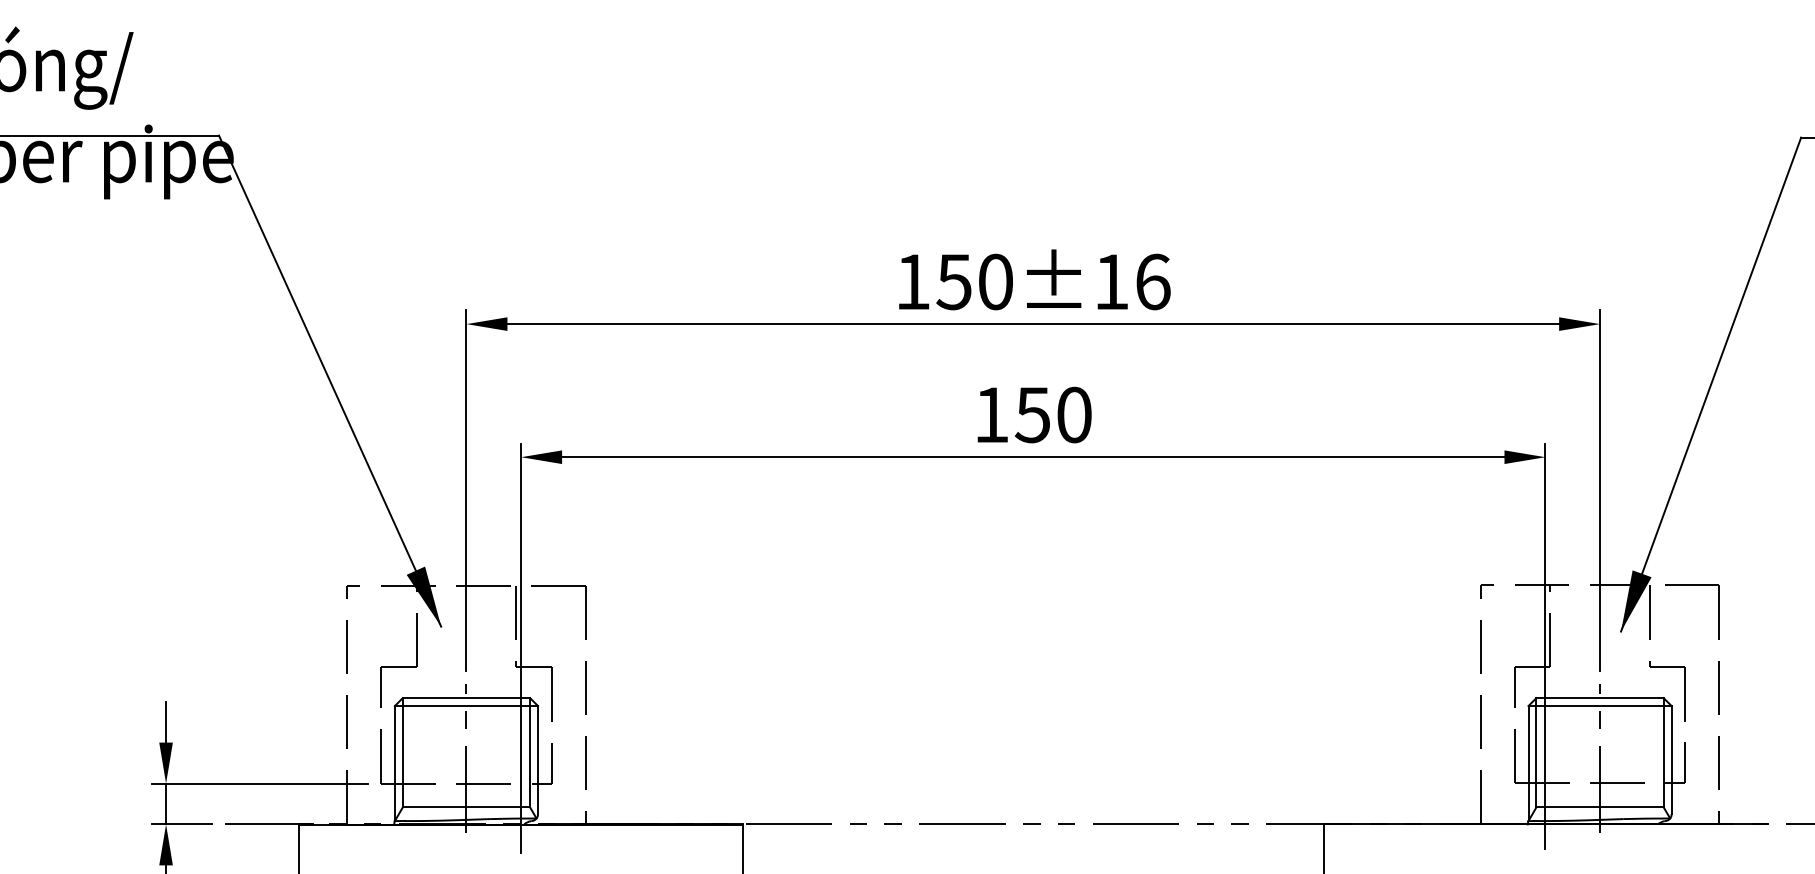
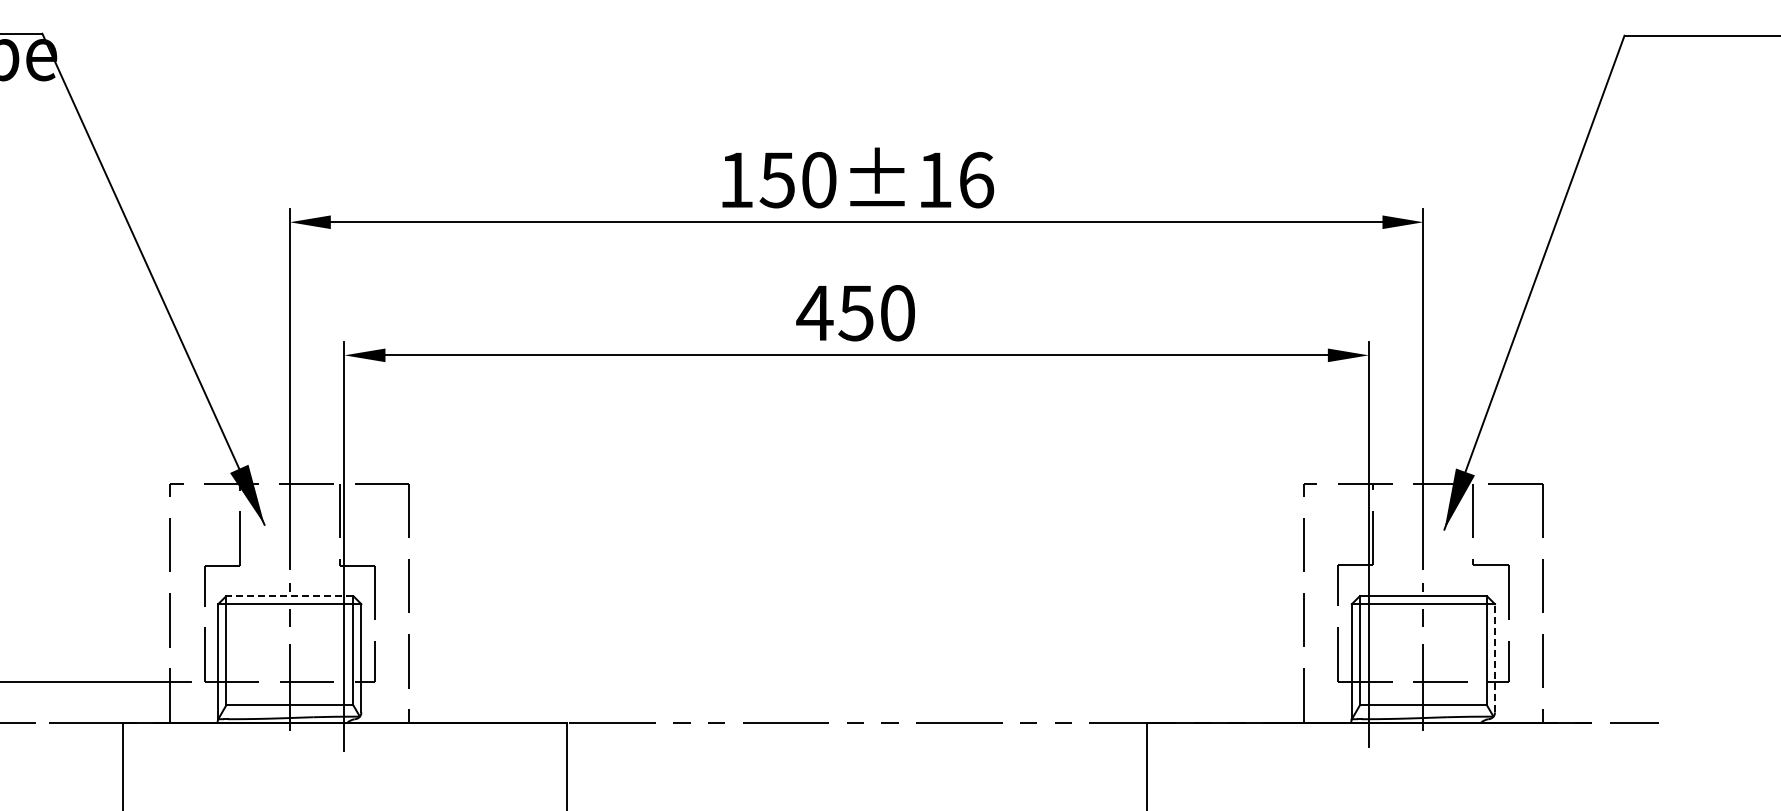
text: (991, 414) -> (814, 312), 150 -> 450
line: (466, 698) -> (289, 596), solid -> dashed
line: (1671, 759) -> (1494, 657), solid -> dashed

